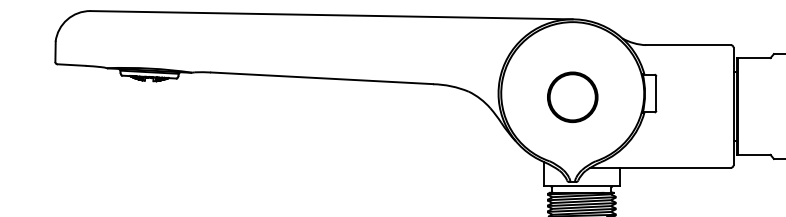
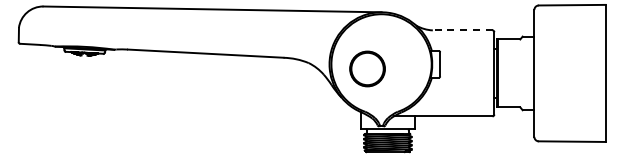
line: (688, 45) -> (462, 30), solid -> dashed
part: (572, 96) -> (367, 68), moved

